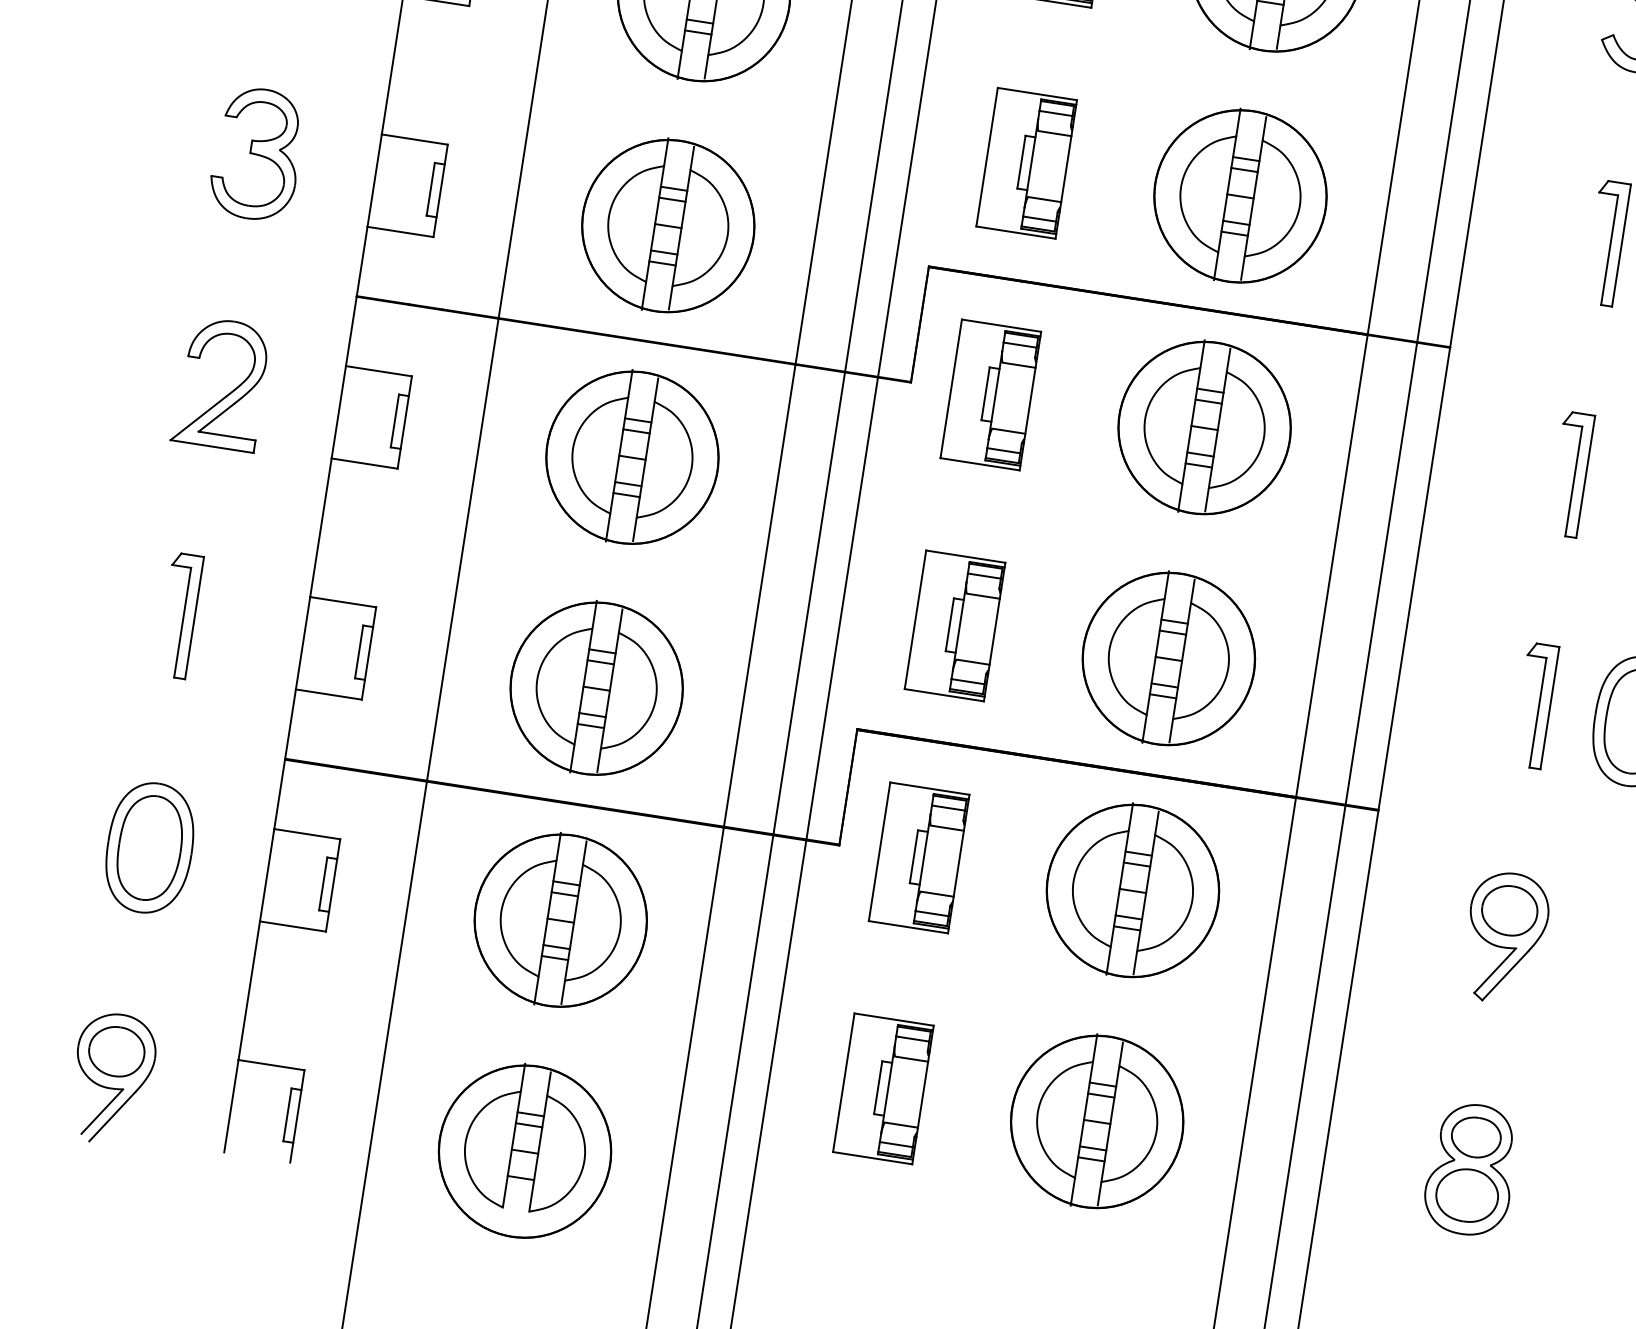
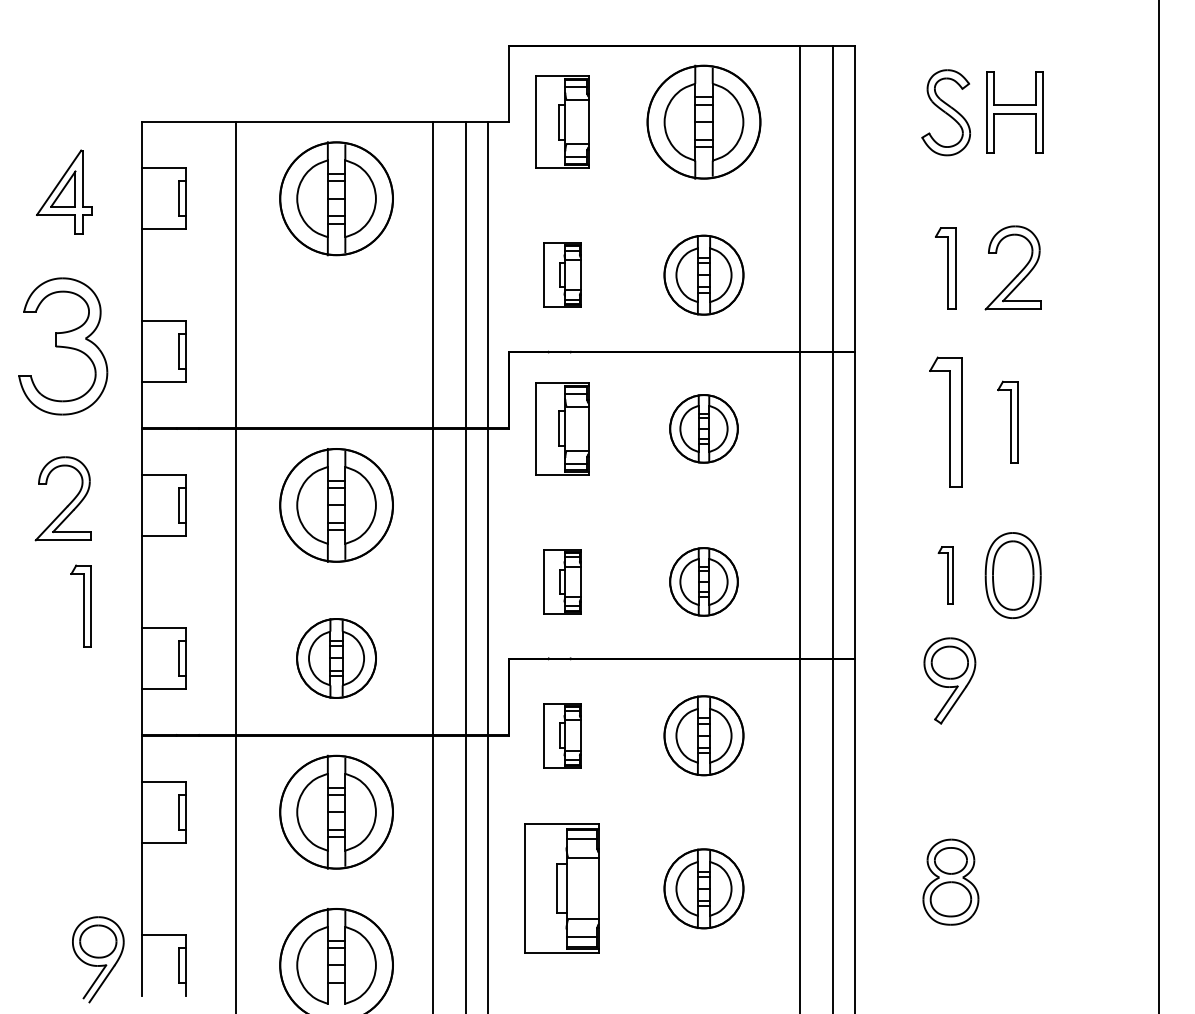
part: (257, 154) -> (63, 346), size x1.6
part: (1027, 162) -> (562, 274), size x0.7
part: (1239, 195) -> (703, 274), size x0.7
part: (668, 225) -> (336, 351), removed
part: (1203, 427) -> (703, 428), size x0.6
part: (1570, 473) -> (945, 421), size x1.6
part: (178, 614) -> (80, 605), moved
part: (955, 625) -> (562, 581), size x0.7
part: (1168, 658) -> (703, 581), size x0.6
part: (596, 688) -> (336, 658), size x0.7
part: (1534, 705) -> (945, 575), size x0.7
part: (150, 848) -> (63, 806), removed
part: (919, 857) -> (562, 735), size x0.7
part: (1132, 890) -> (703, 735), size x0.7
part: (1504, 937) -> (949, 680), moved
part: (112, 1078) -> (98, 959), moved
part: (883, 1088) -> (562, 888), size x1.4
part: (1096, 1121) -> (703, 888), size x0.7

